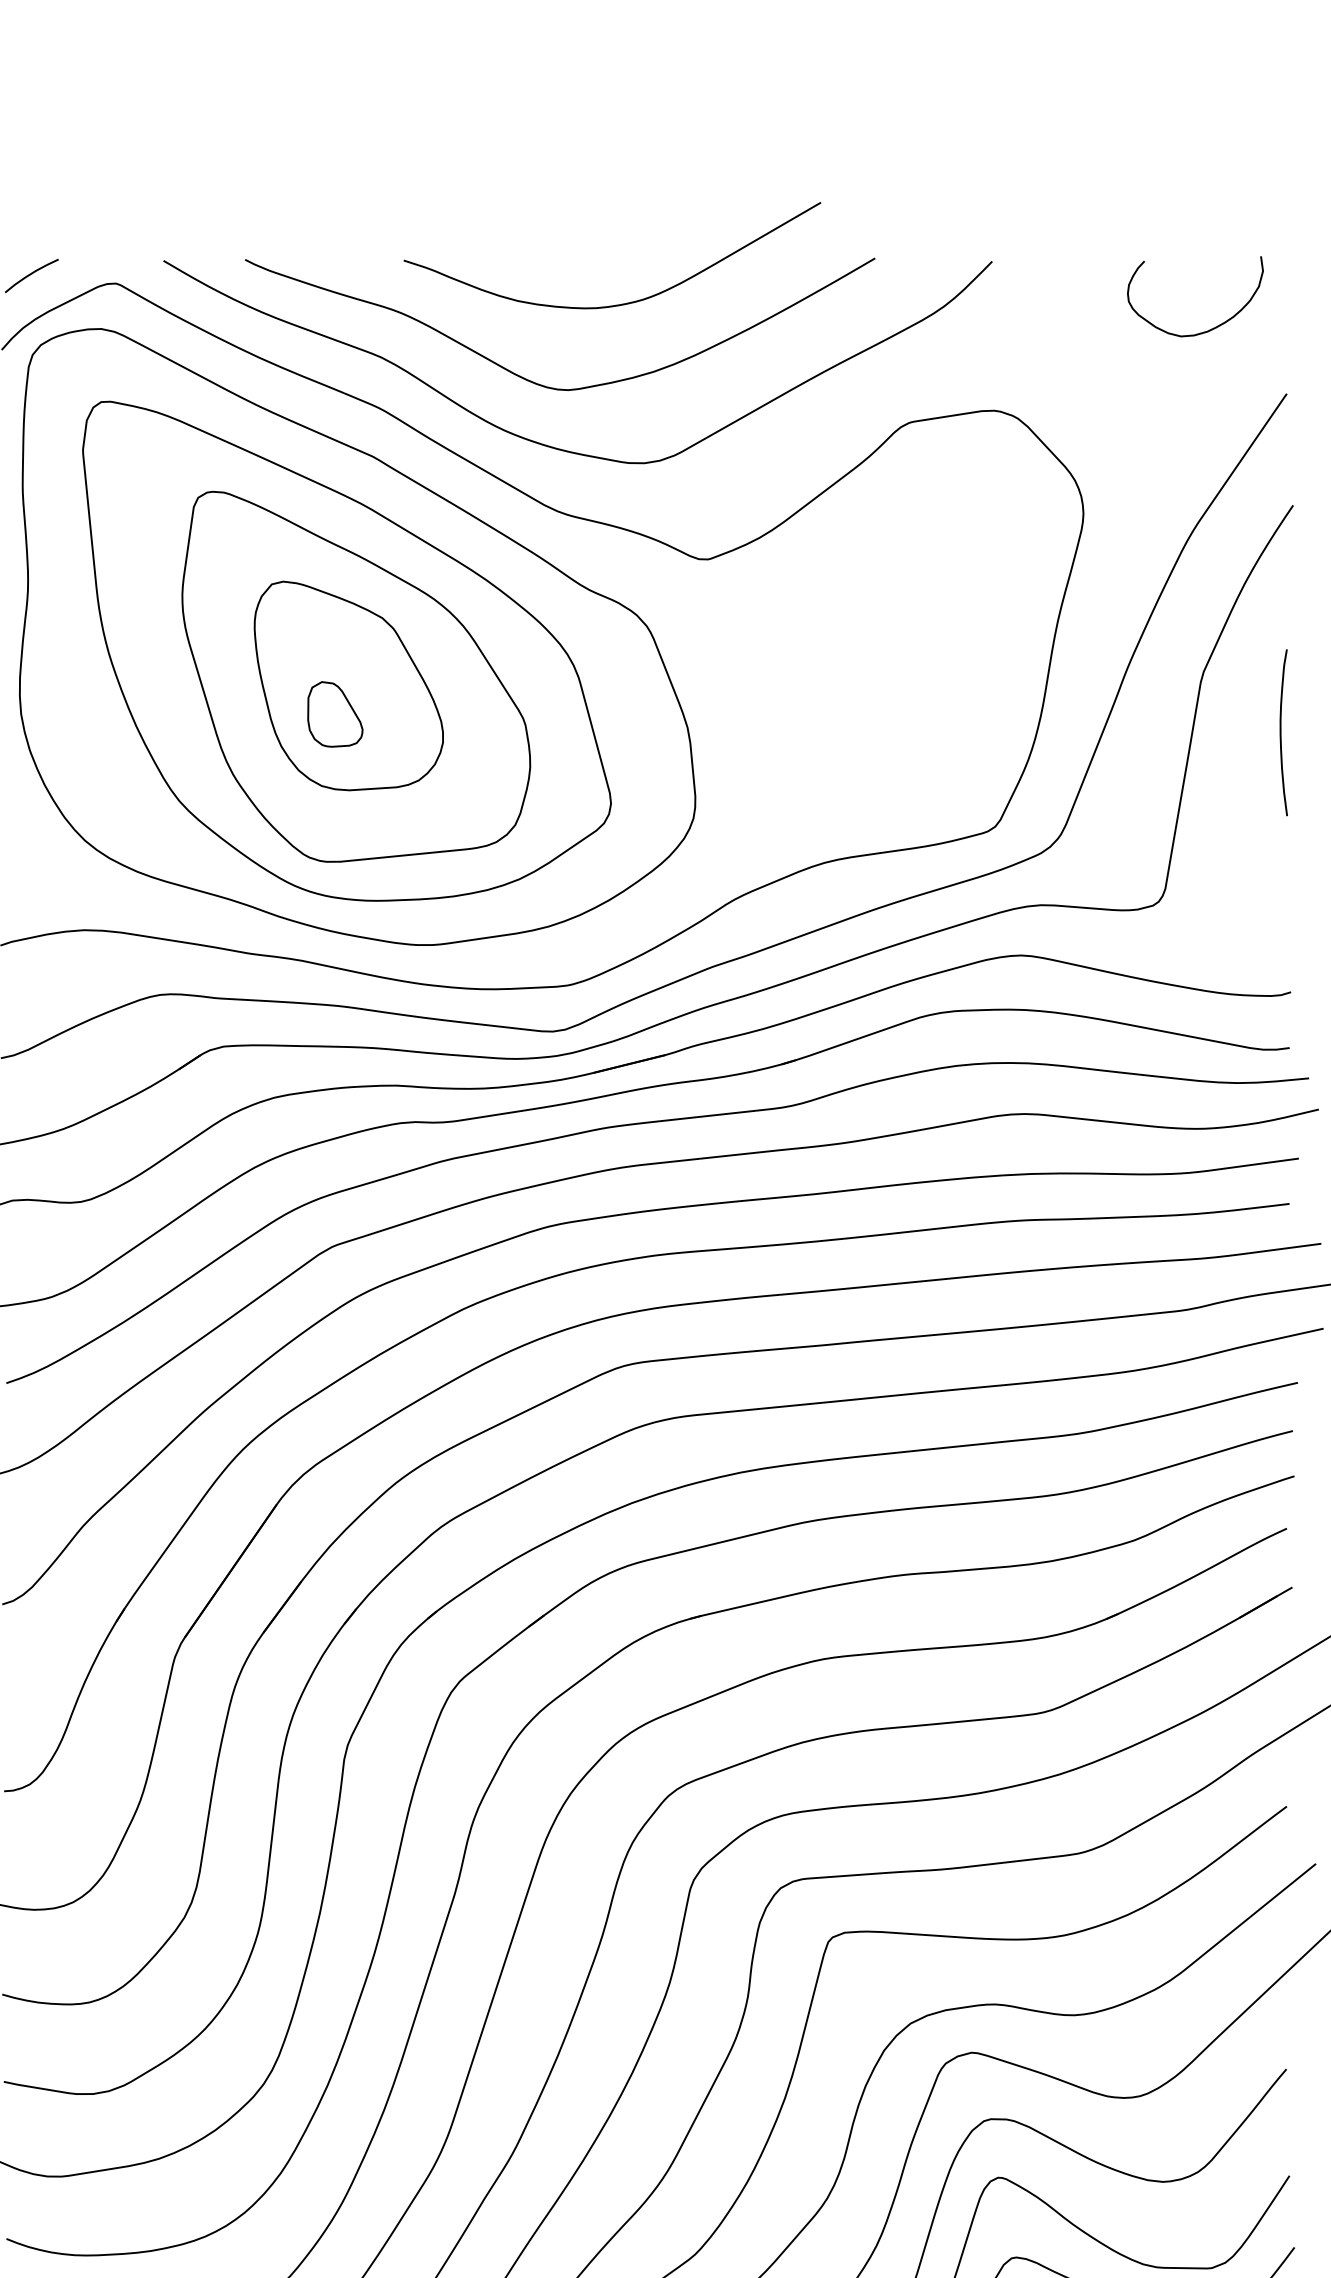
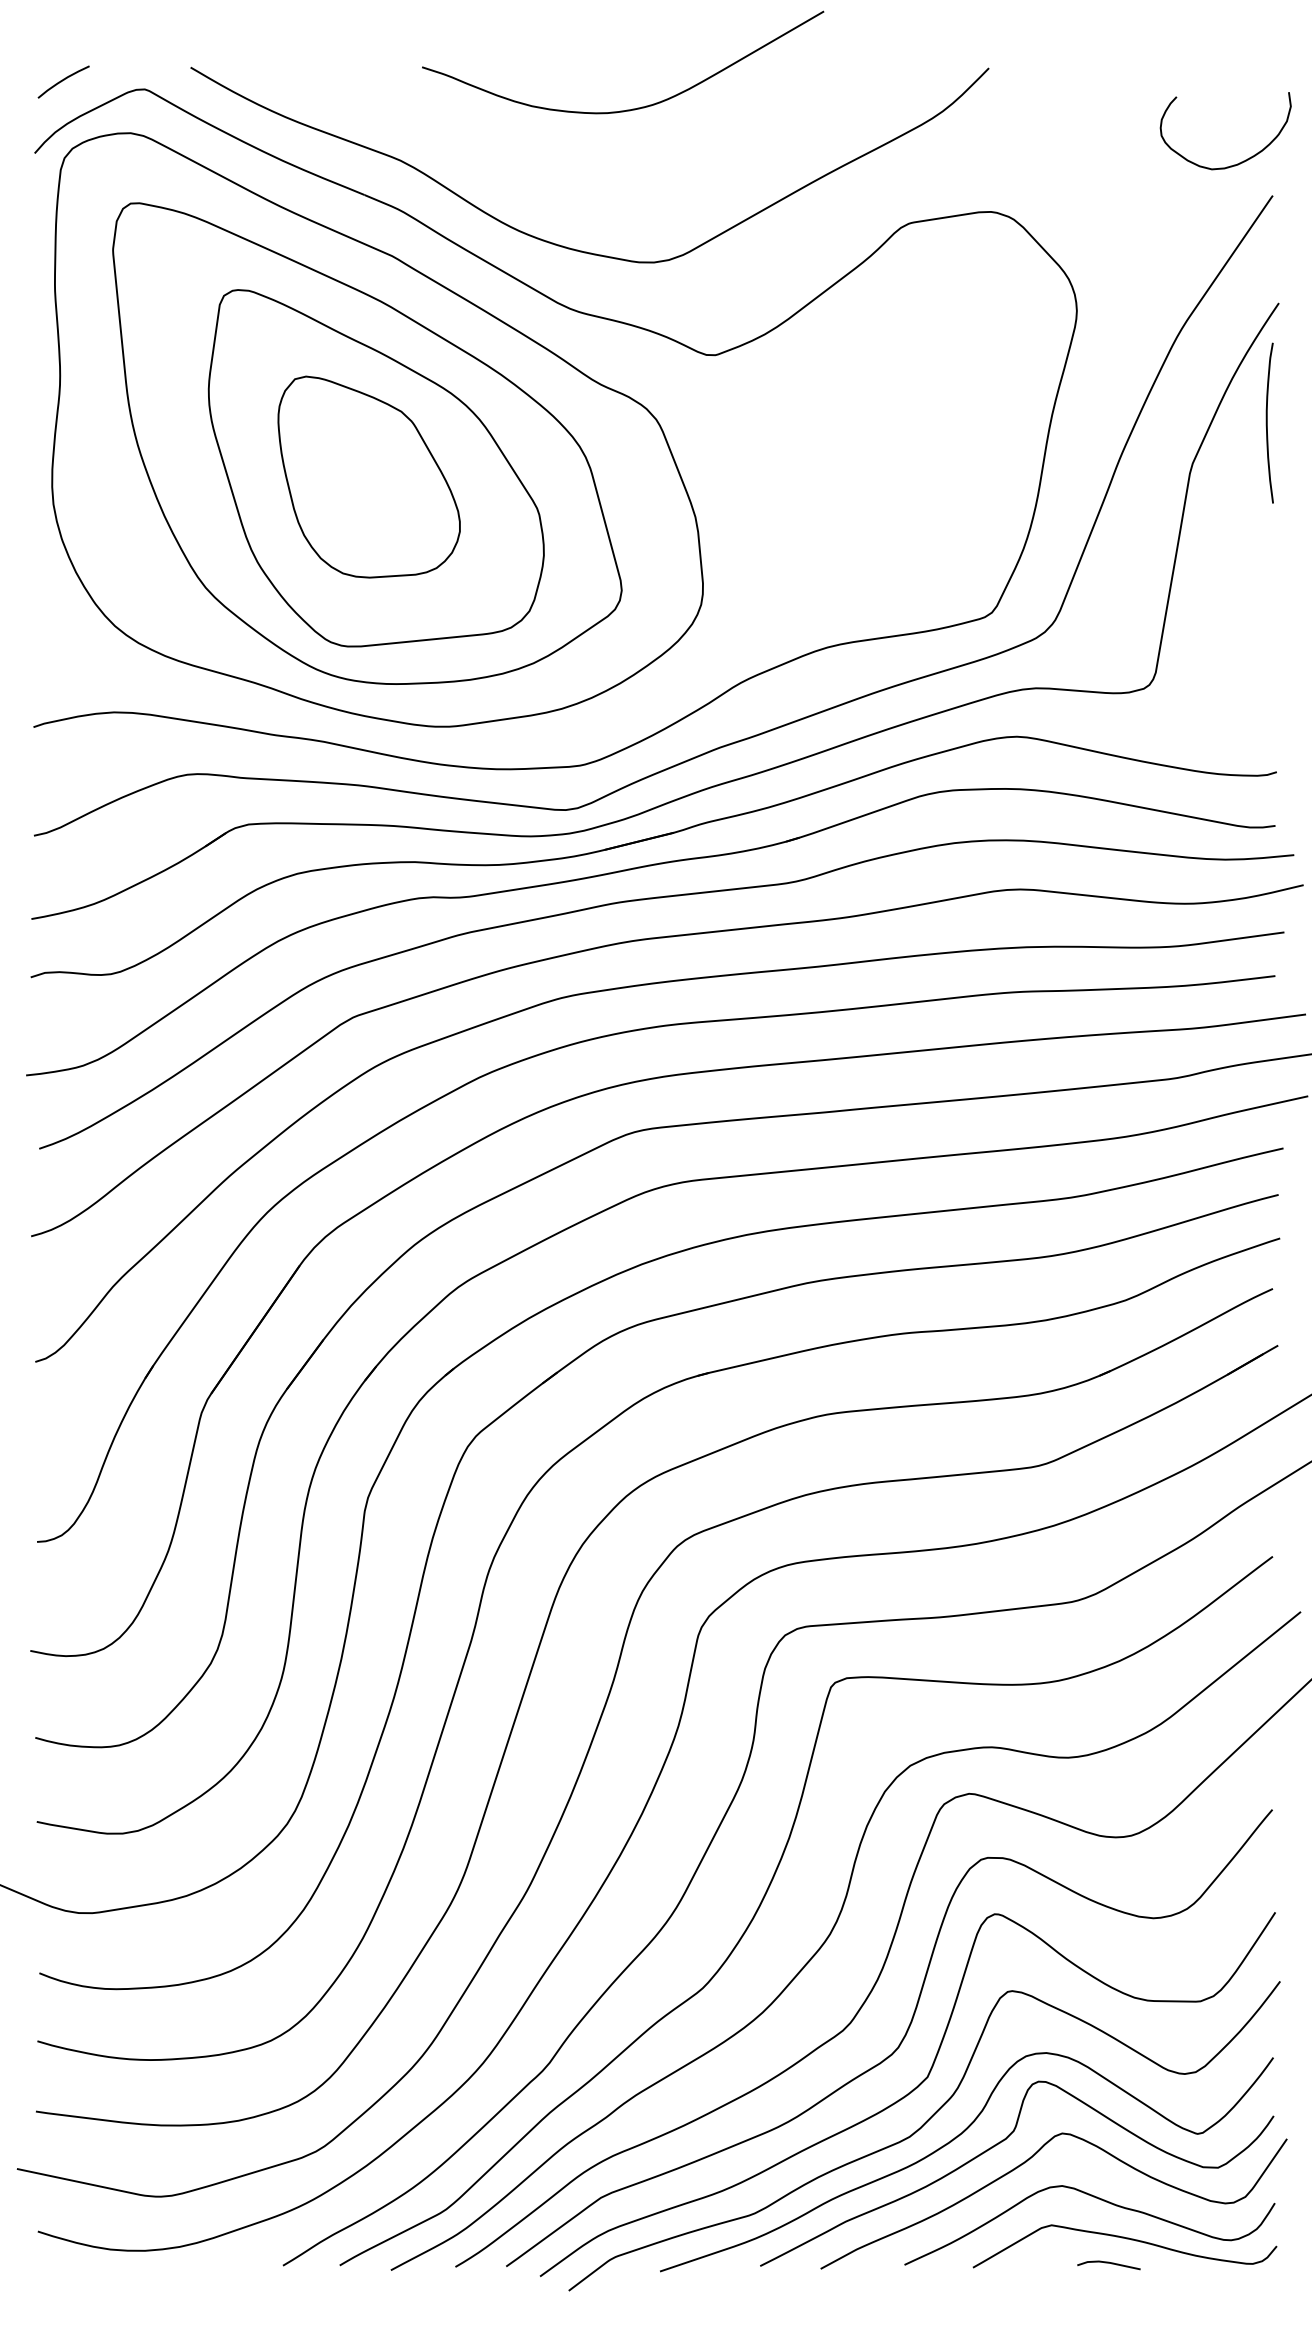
curve: (1203, 331) -> (1233, 164), moved
curve: (536, 382) -> (549, 184), removed
part: (335, 714) -> (356, 504), removed
curve: (1281, 732) -> (1267, 422), moved

